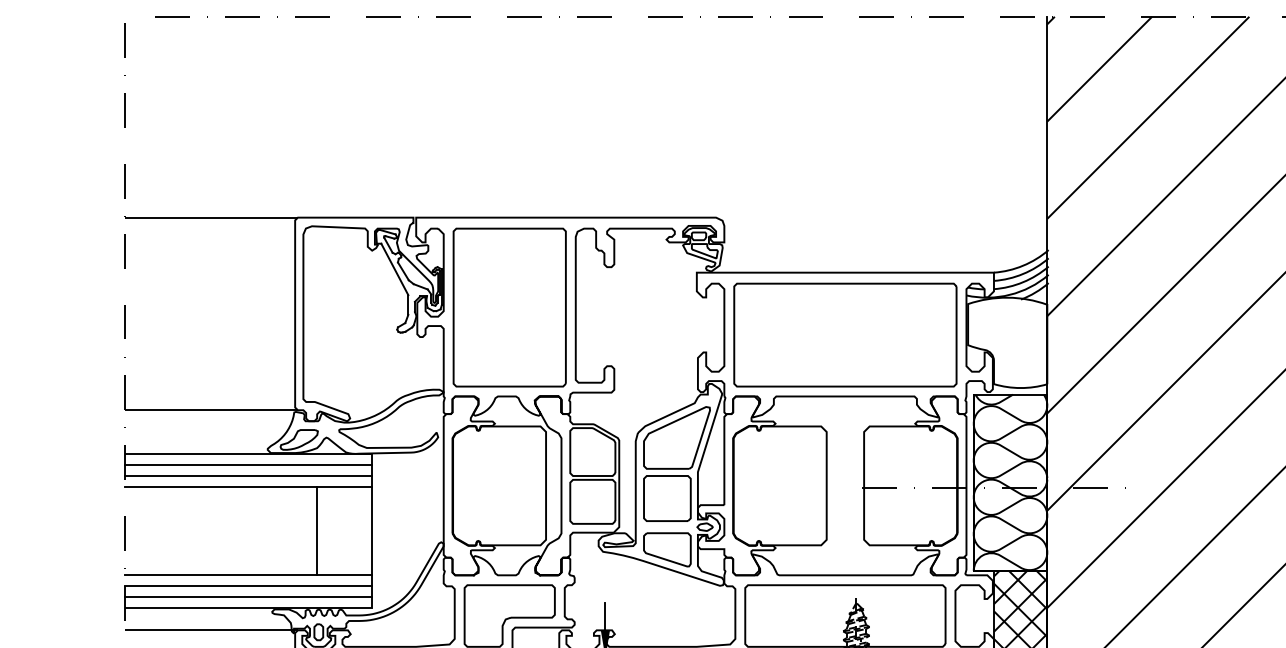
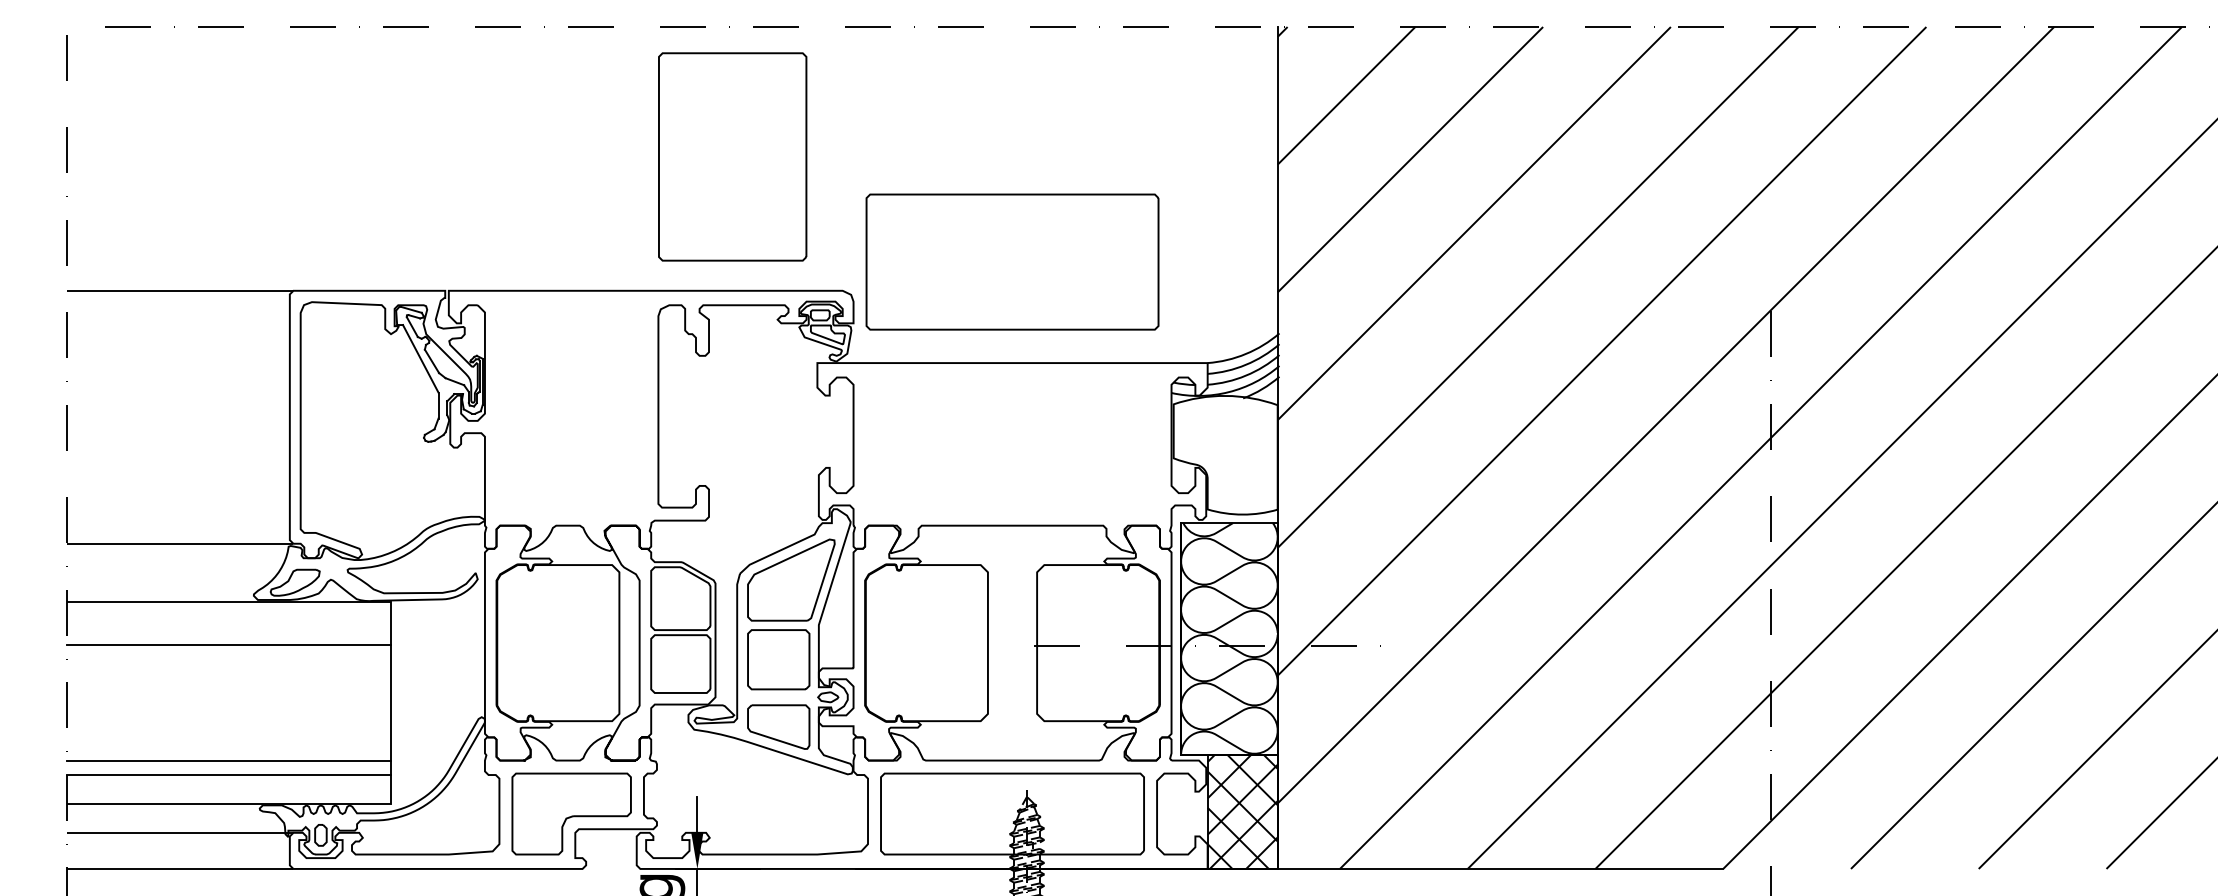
part: (509, 307) -> (732, 156), moved
part: (845, 334) -> (1012, 261), moved
line: (248, 465) -> (228, 616), removed
line: (248, 476) -> (228, 630), removed
line: (316, 531) -> (318, 702), removed
line: (248, 597) -> (228, 789), removed

